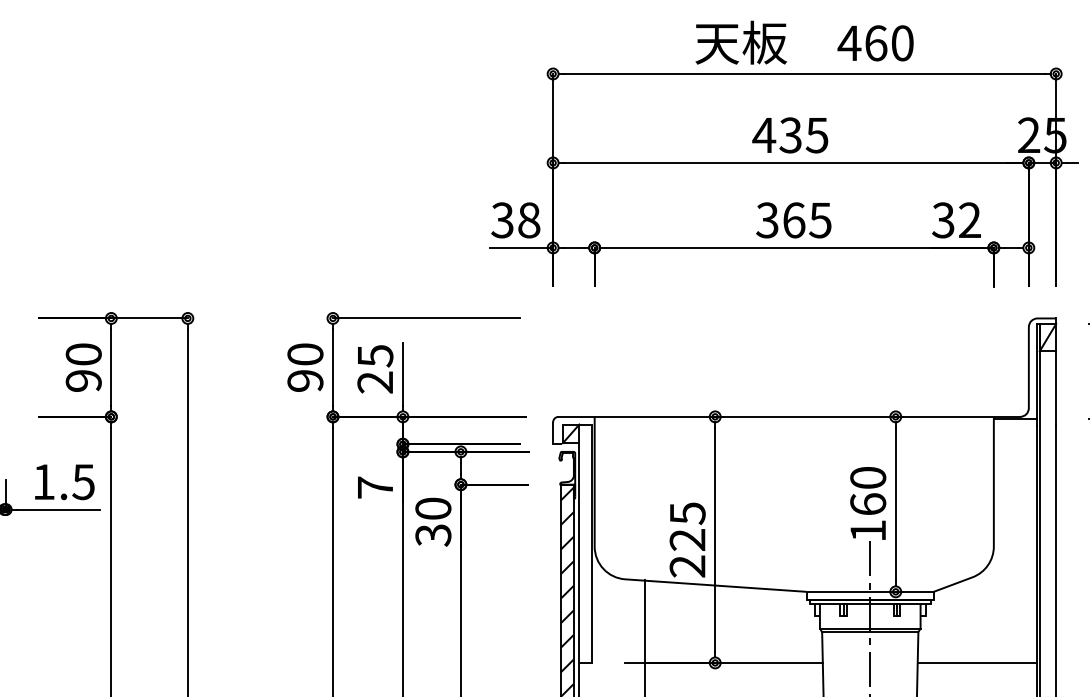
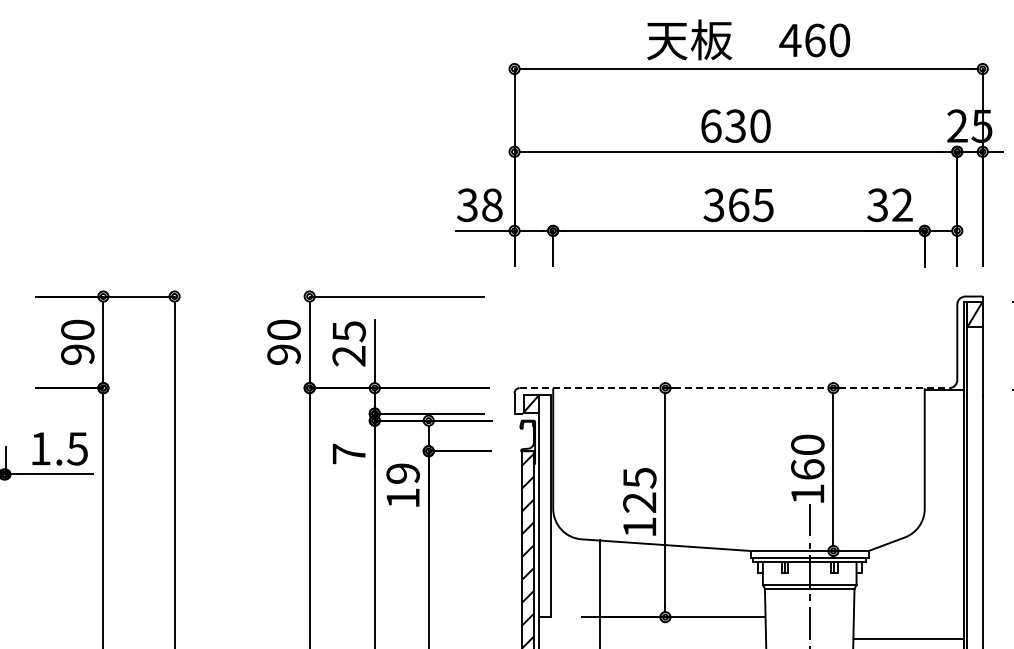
text: (789, 134) -> (734, 125), 435 -> 630
line: (789, 417) -> (734, 388), solid -> dashed
text: (432, 522) -> (402, 486), 30 -> 19
text: (687, 566) -> (639, 527), 225 -> 125
line: (977, 663) -> (909, 639), moved

